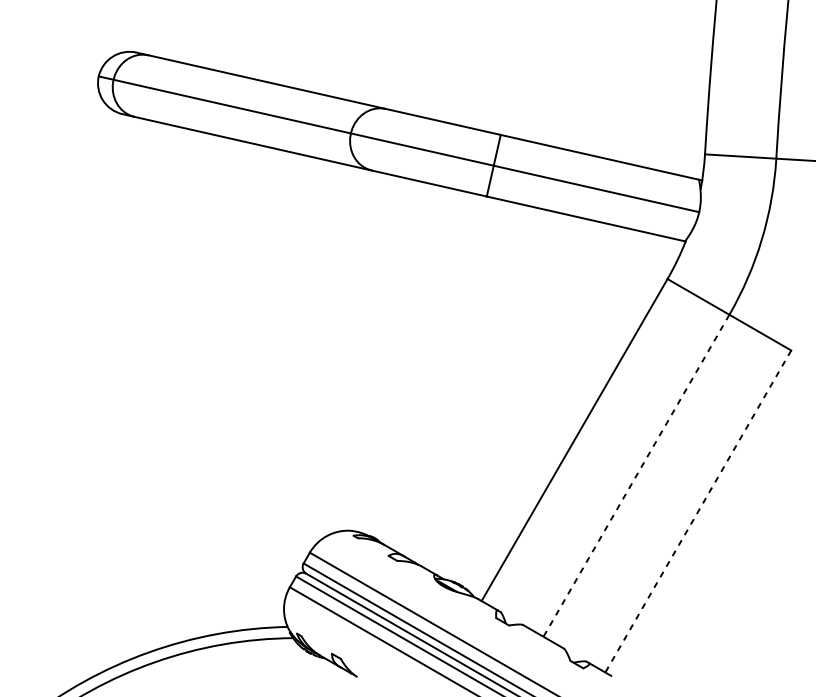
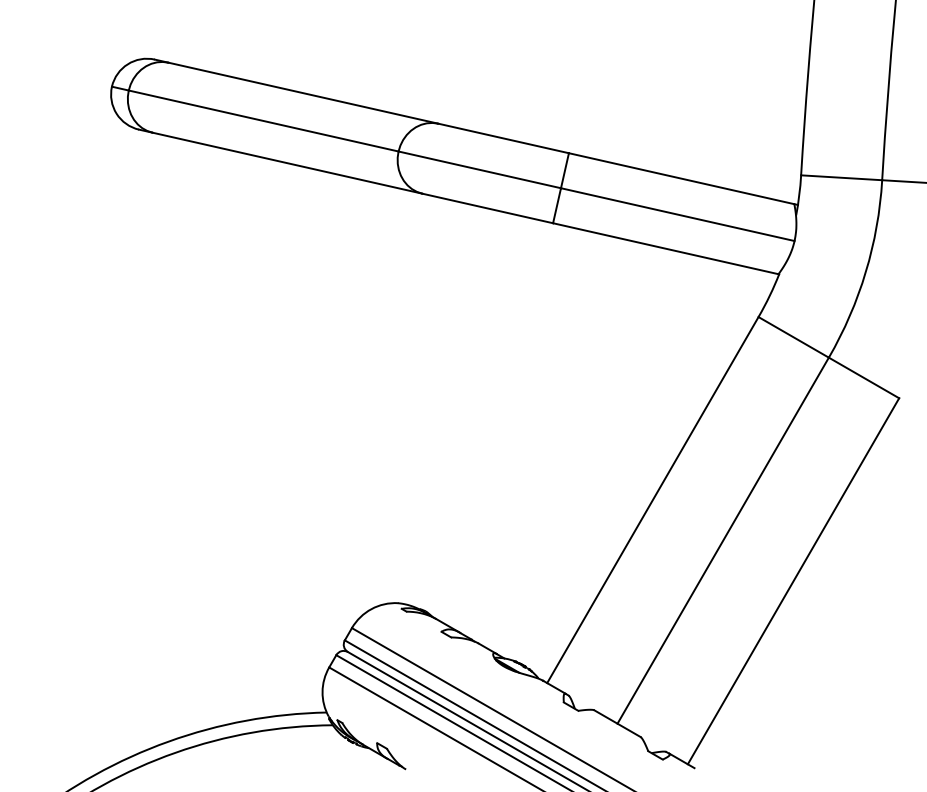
line: (635, 476) -> (722, 541), dashed -> solid
line: (698, 511) -> (793, 581), dashed -> solid

